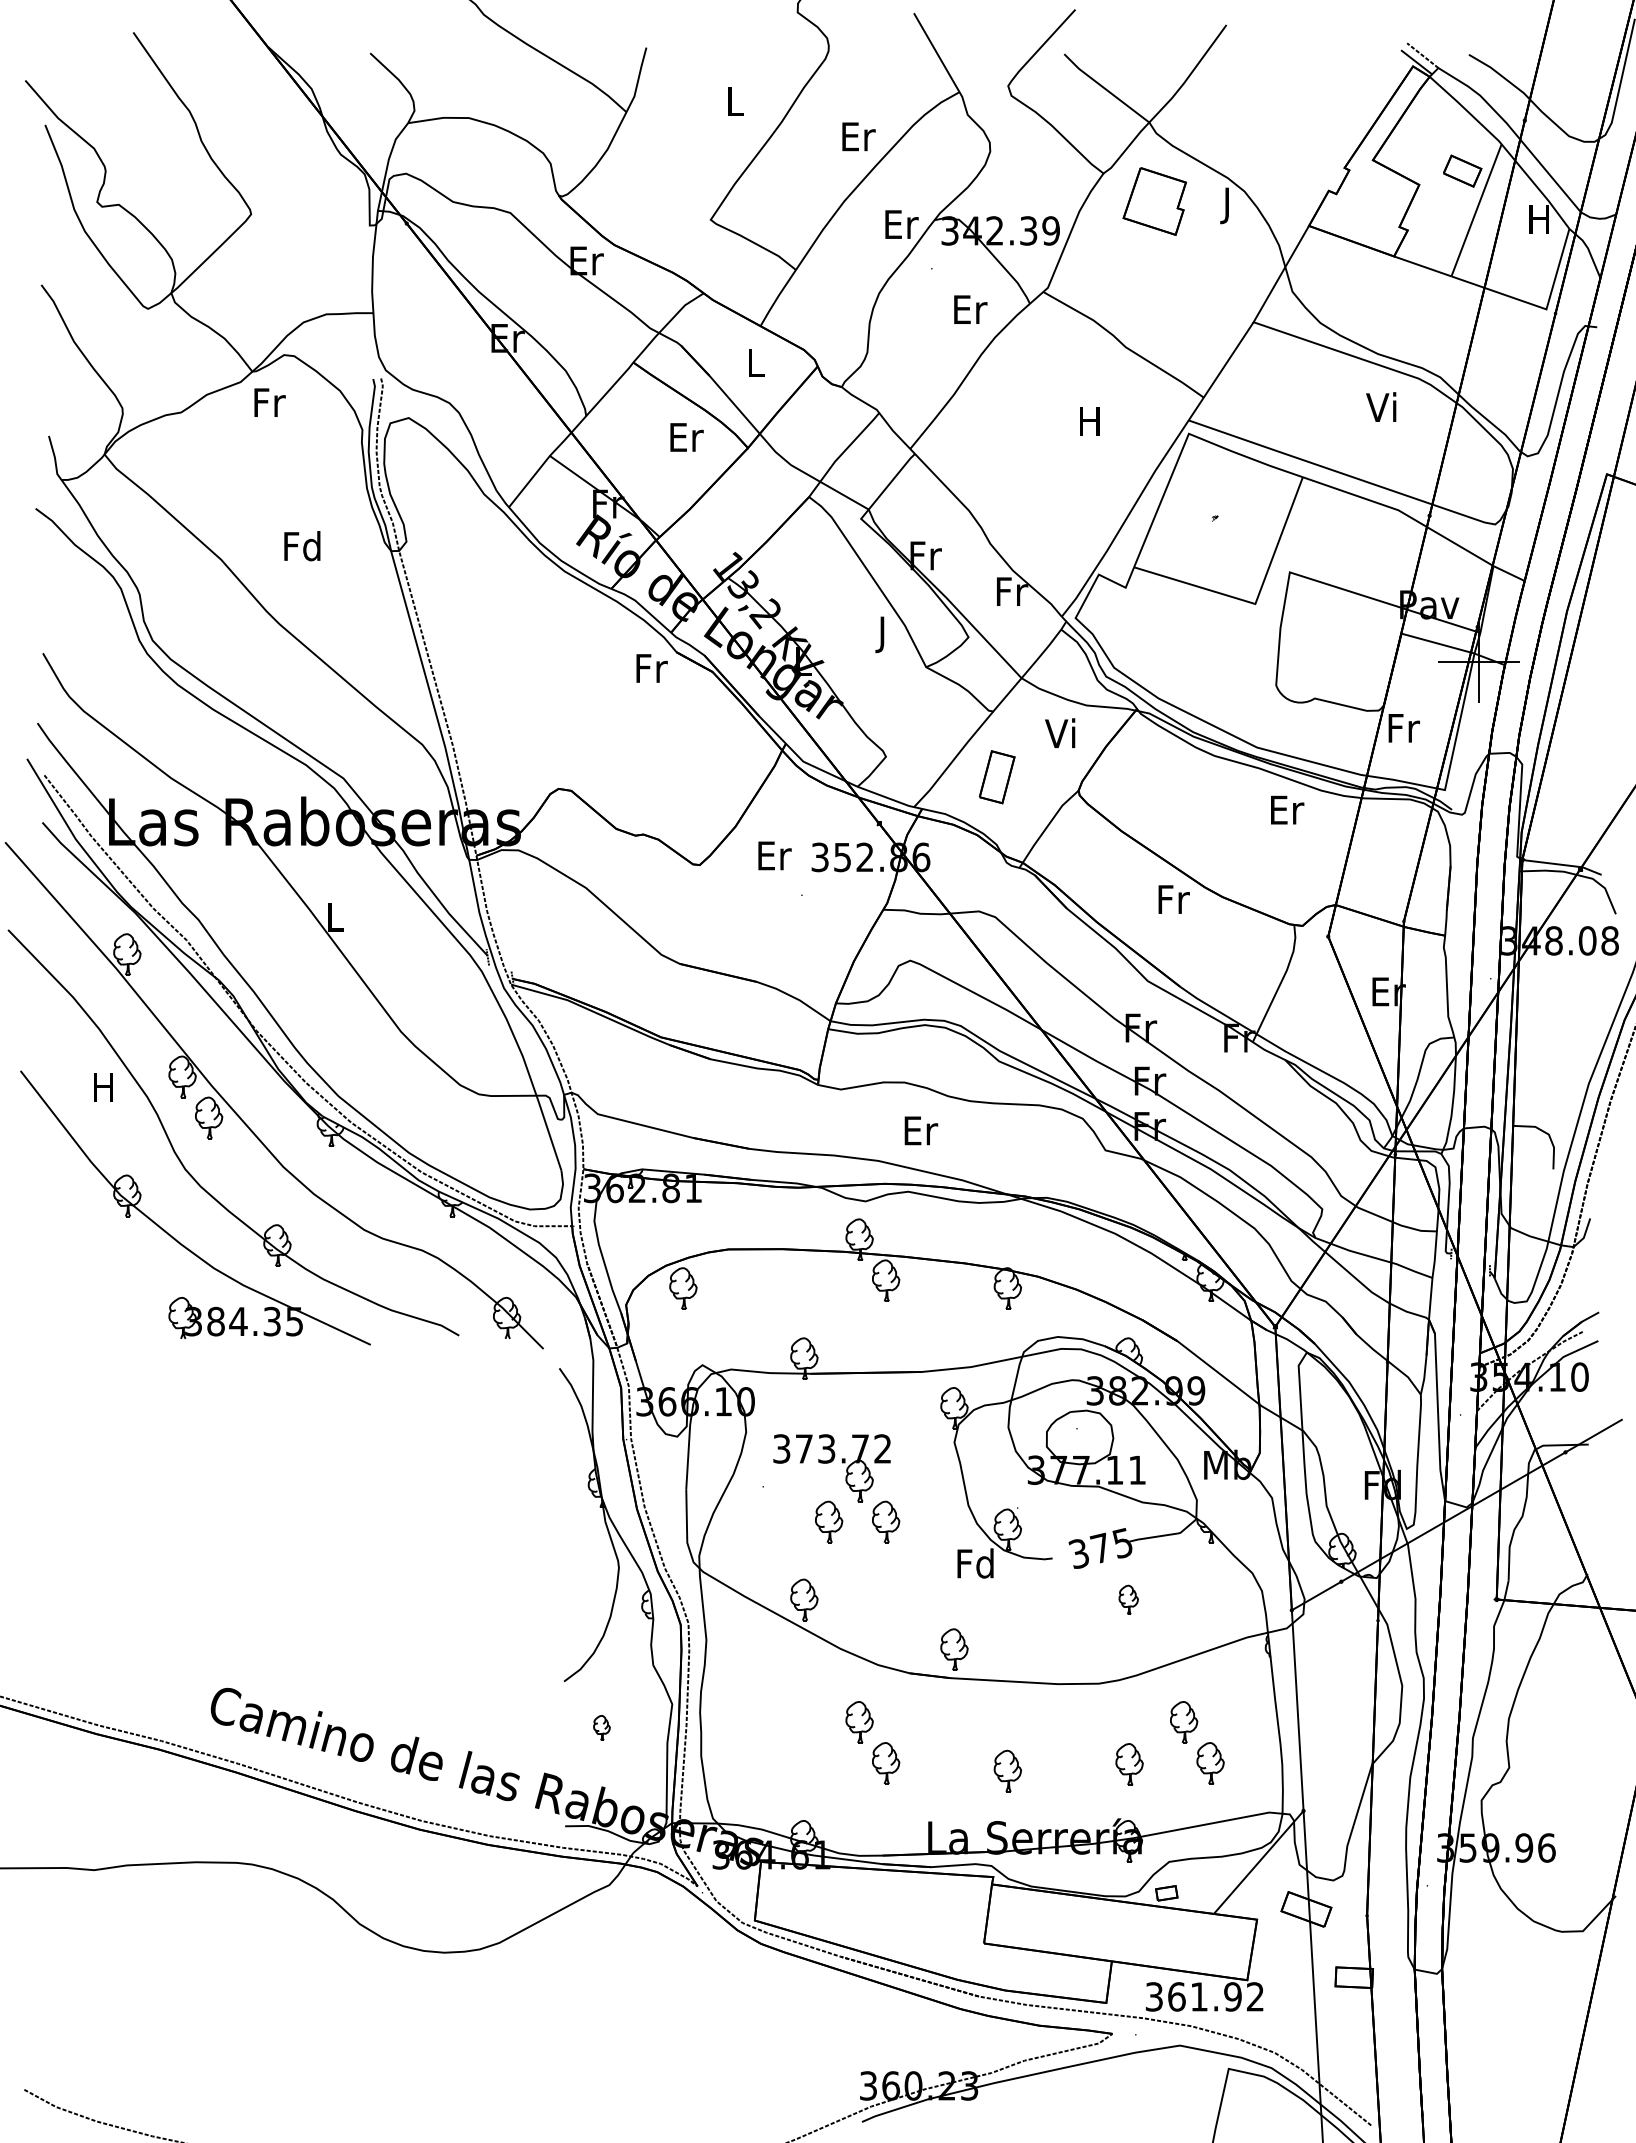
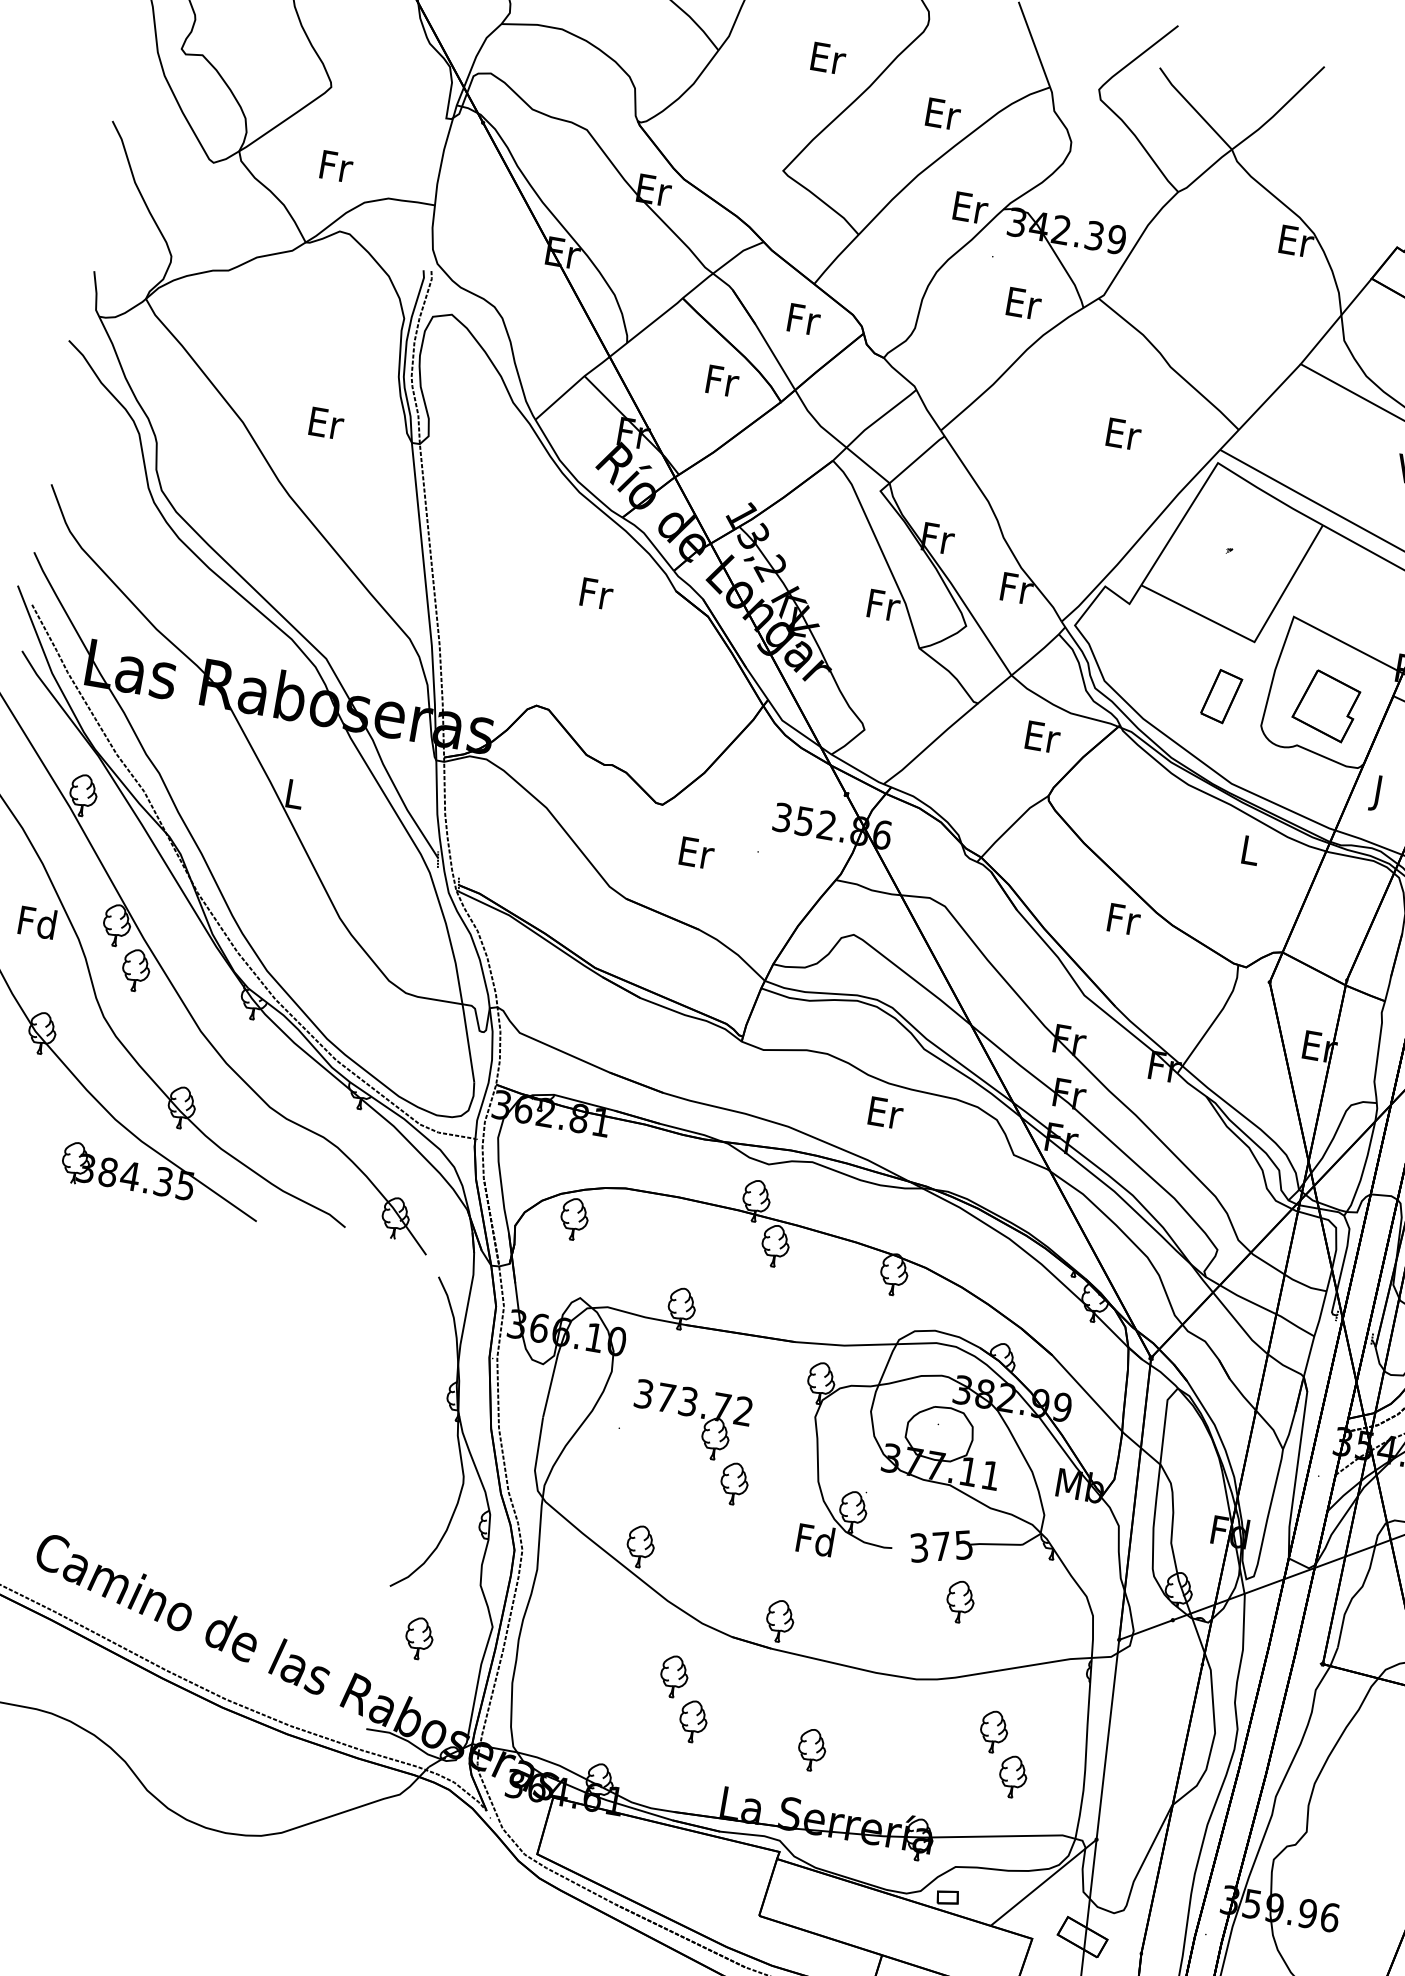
text: (736, 101) -> (828, 58), L -> Er
part: (1154, 201) -> (1325, 705), moved
text: (1228, 205) -> (1295, 244), J -> Er
text: (756, 362) -> (804, 319), L -> Fr
text: (269, 402) -> (336, 166), moved
text: (1091, 421) -> (1124, 434), H -> Er
text: (686, 437) -> (722, 381), Er -> Fr
text: (302, 546) -> (325, 423), Fd -> Er
text: (883, 634) -> (882, 608), J -> Fr
text: (651, 668) -> (596, 593), moved
text: (1403, 732) -> (1378, 793), Fr -> J
text: (1062, 733) -> (1042, 736), Vi -> Er
part: (996, 777) -> (1220, 696), moved
text: (1287, 809) -> (1251, 850), Er -> L
text: (774, 855) -> (696, 852), moved
text: (103, 1087) -> (37, 922), H -> Fd
text: (921, 1130) -> (886, 1112), moved
part: (829, 1521) -> (678, 1473), removed
part: (1128, 1599) -> (960, 1601), size x1.43
part: (601, 1727) -> (418, 1637), size x1.67
part: (1129, 1764) -> (932, 1764), removed

